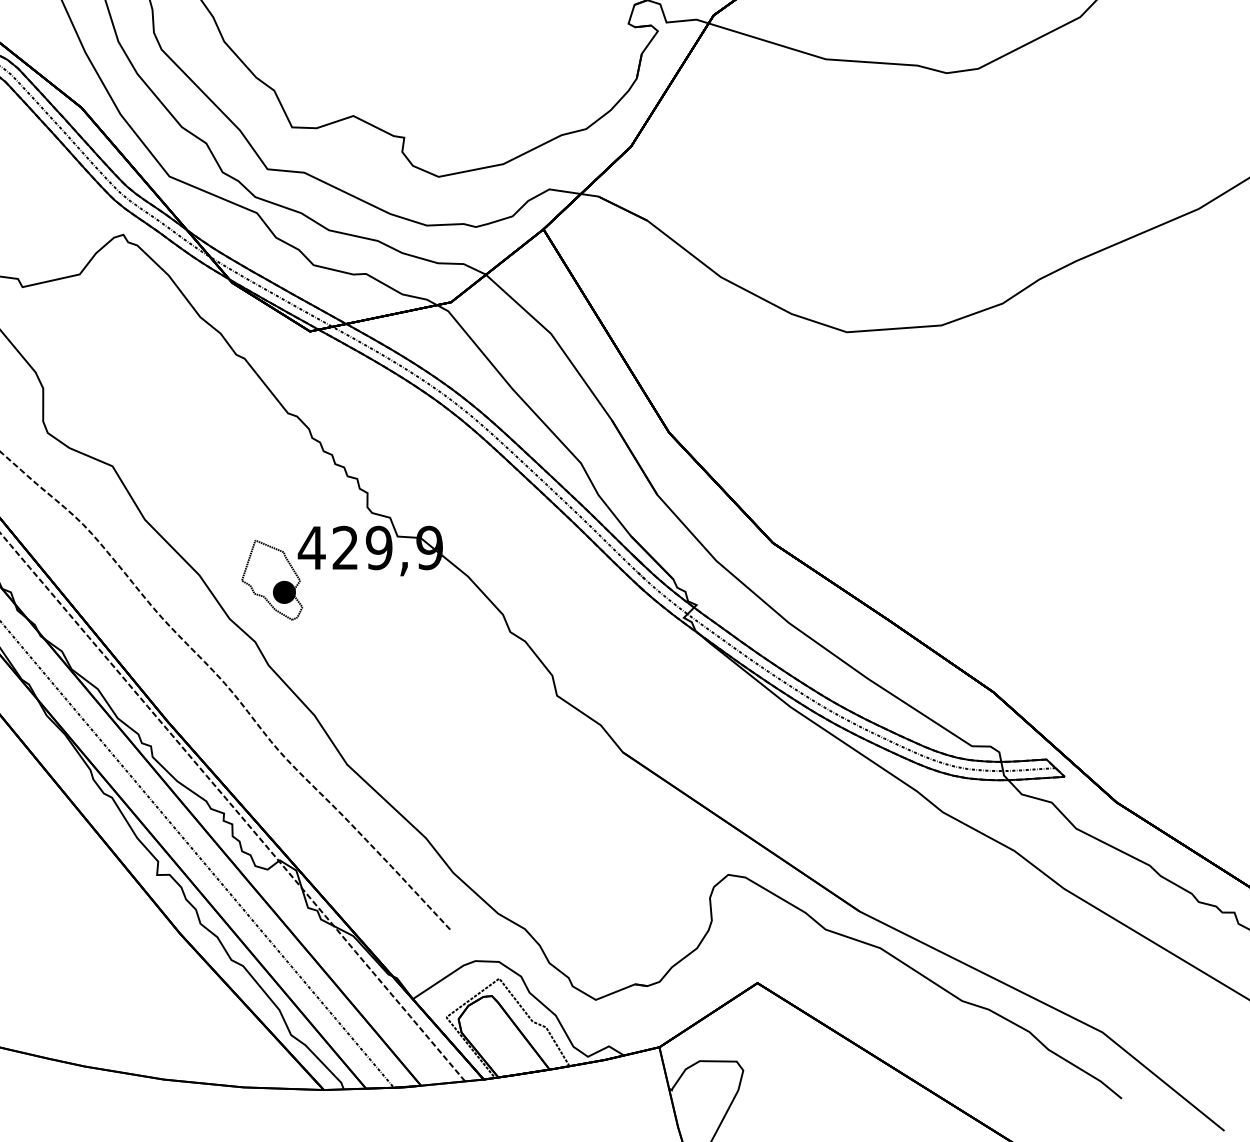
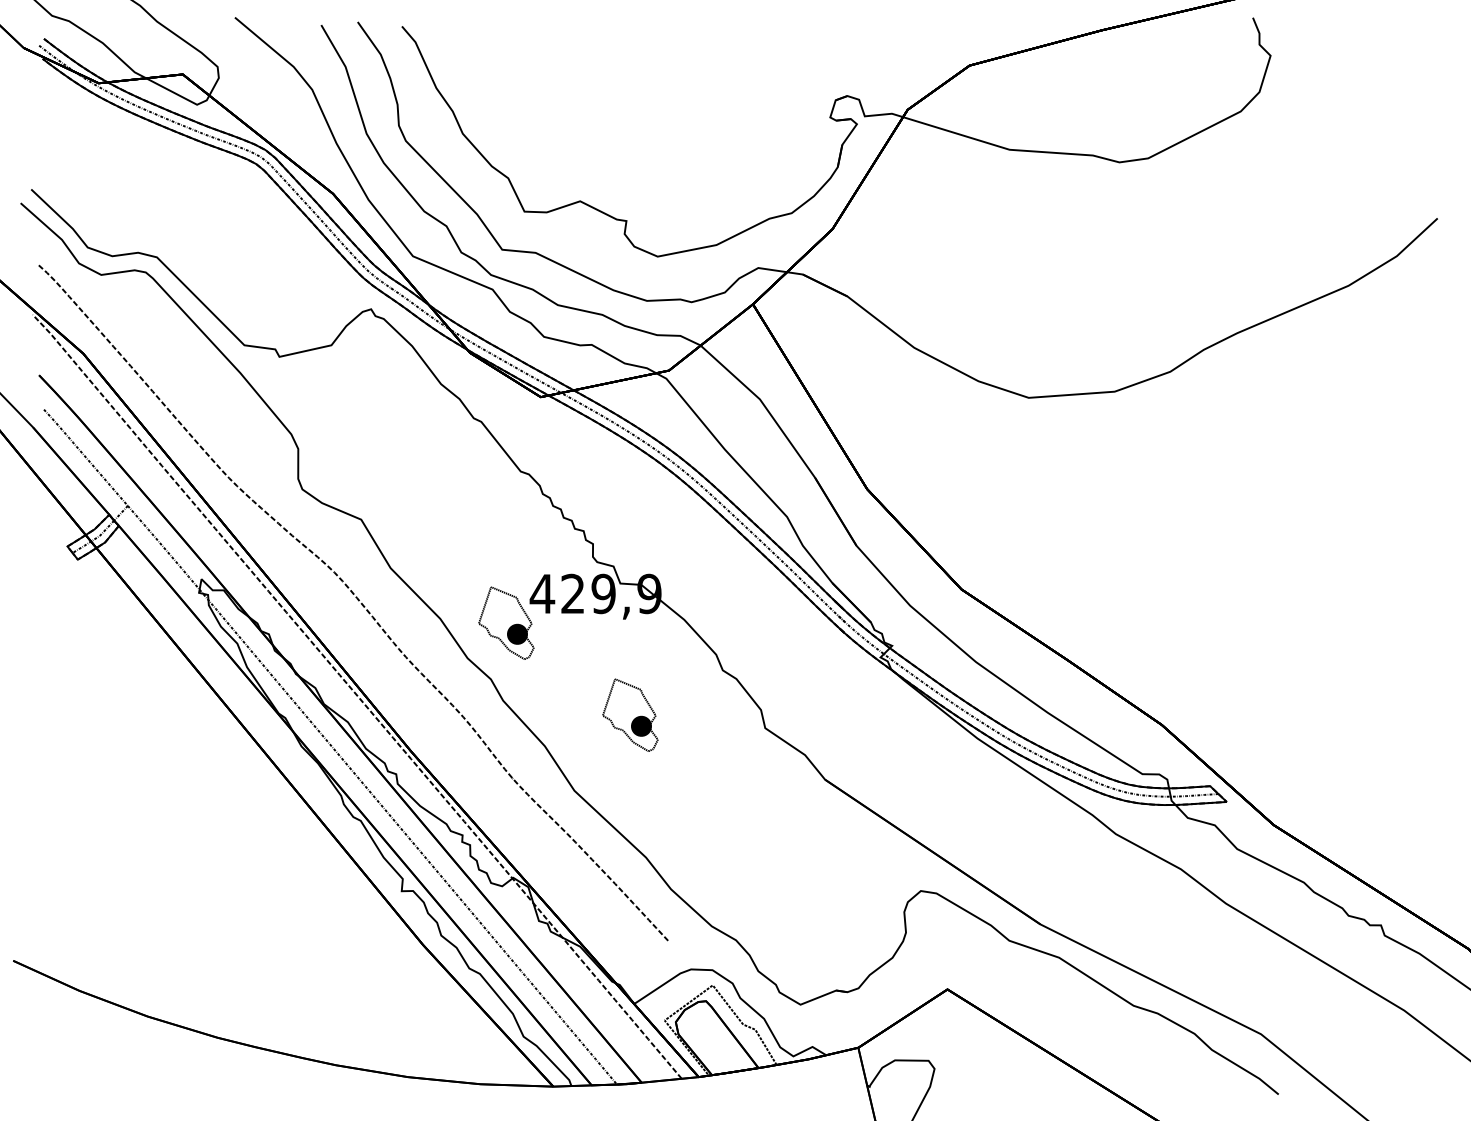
part: (408, 680) -> (630, 714), added

